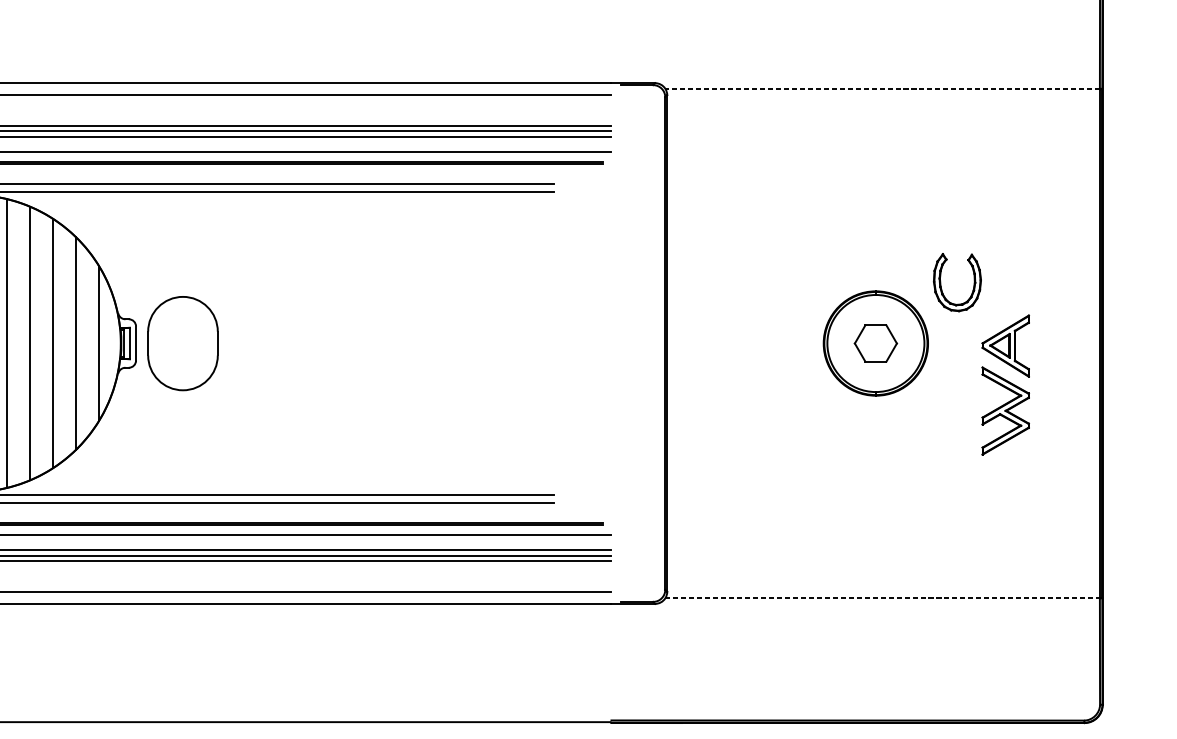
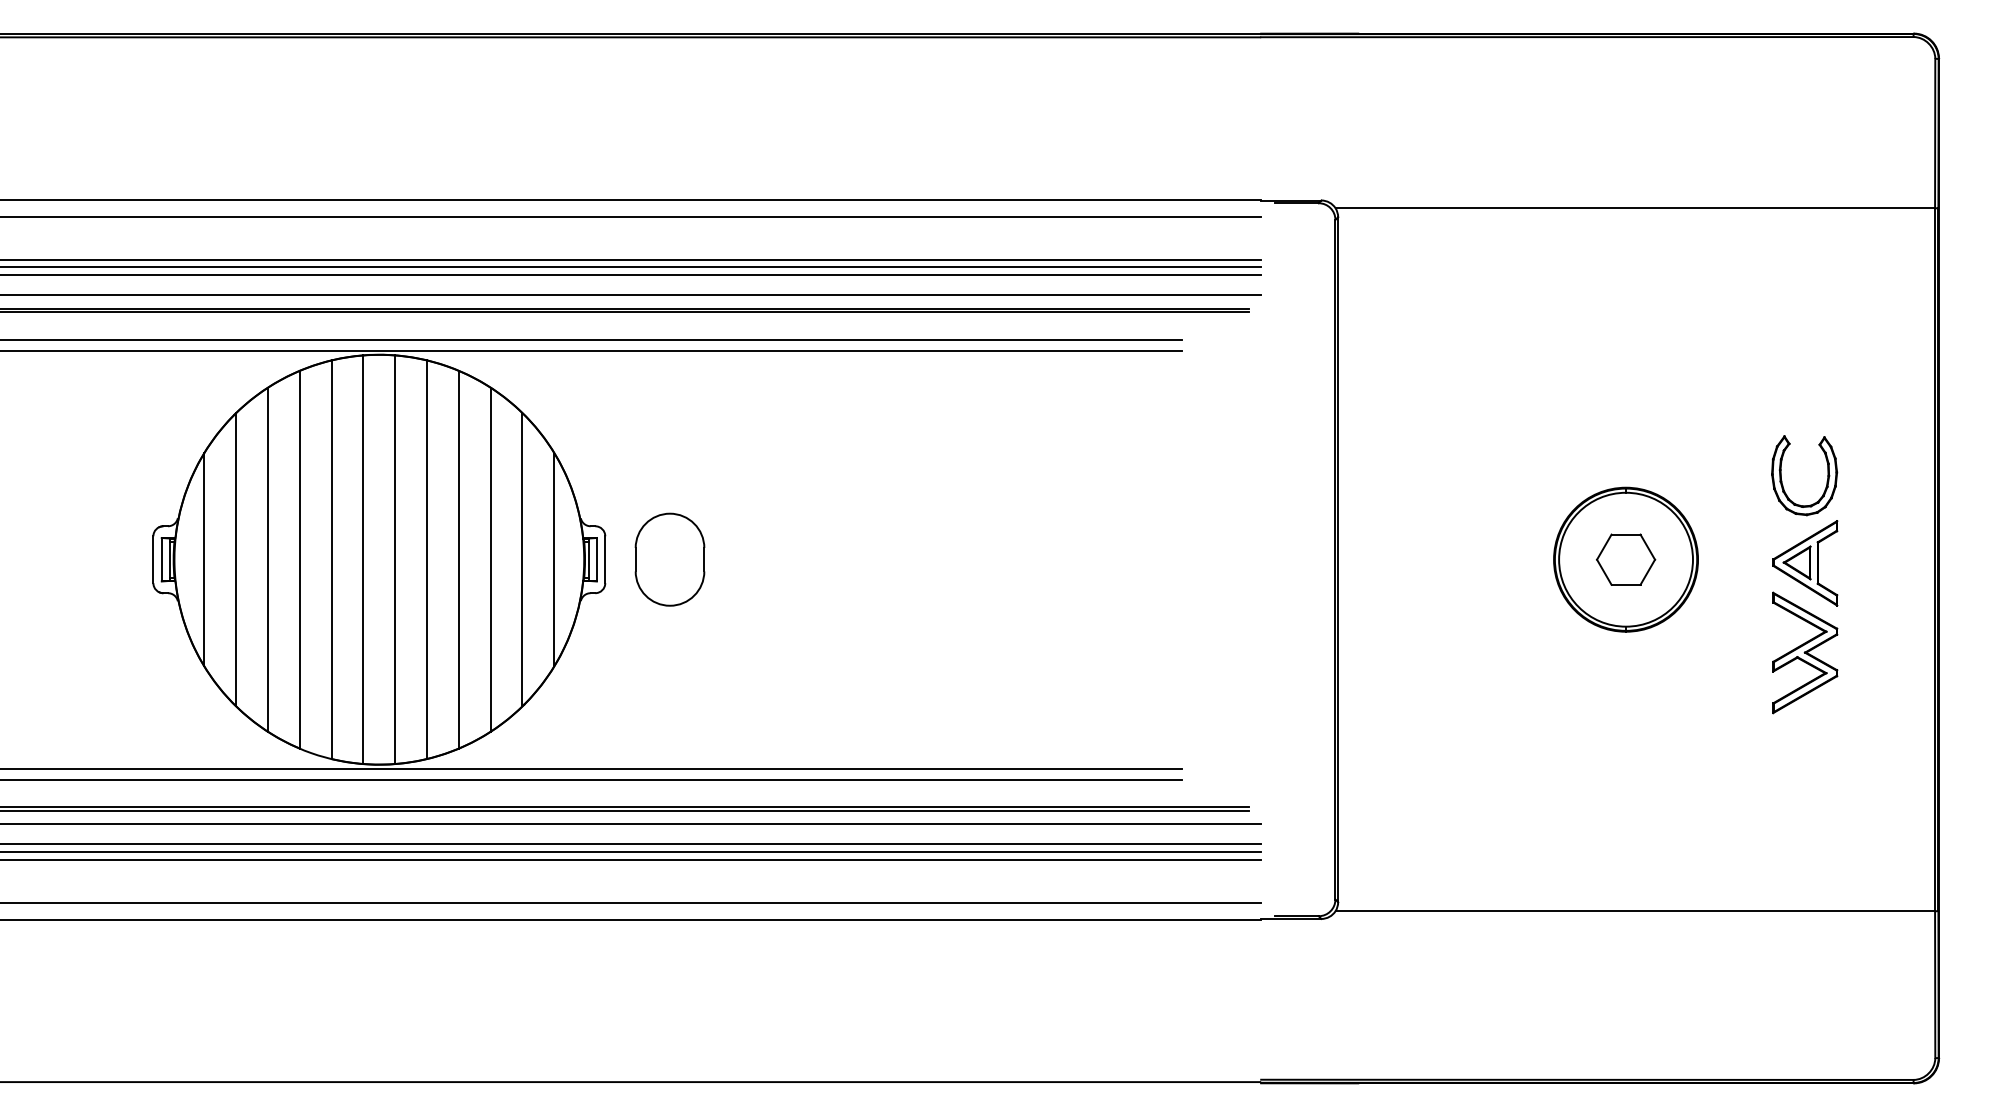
line: (882, 88) -> (1635, 208), dashed -> solid
part: (941, 286) -> (1782, 480), moved
part: (182, 343) -> (669, 559), size x0.71
line: (882, 598) -> (1635, 911), dashed -> solid

